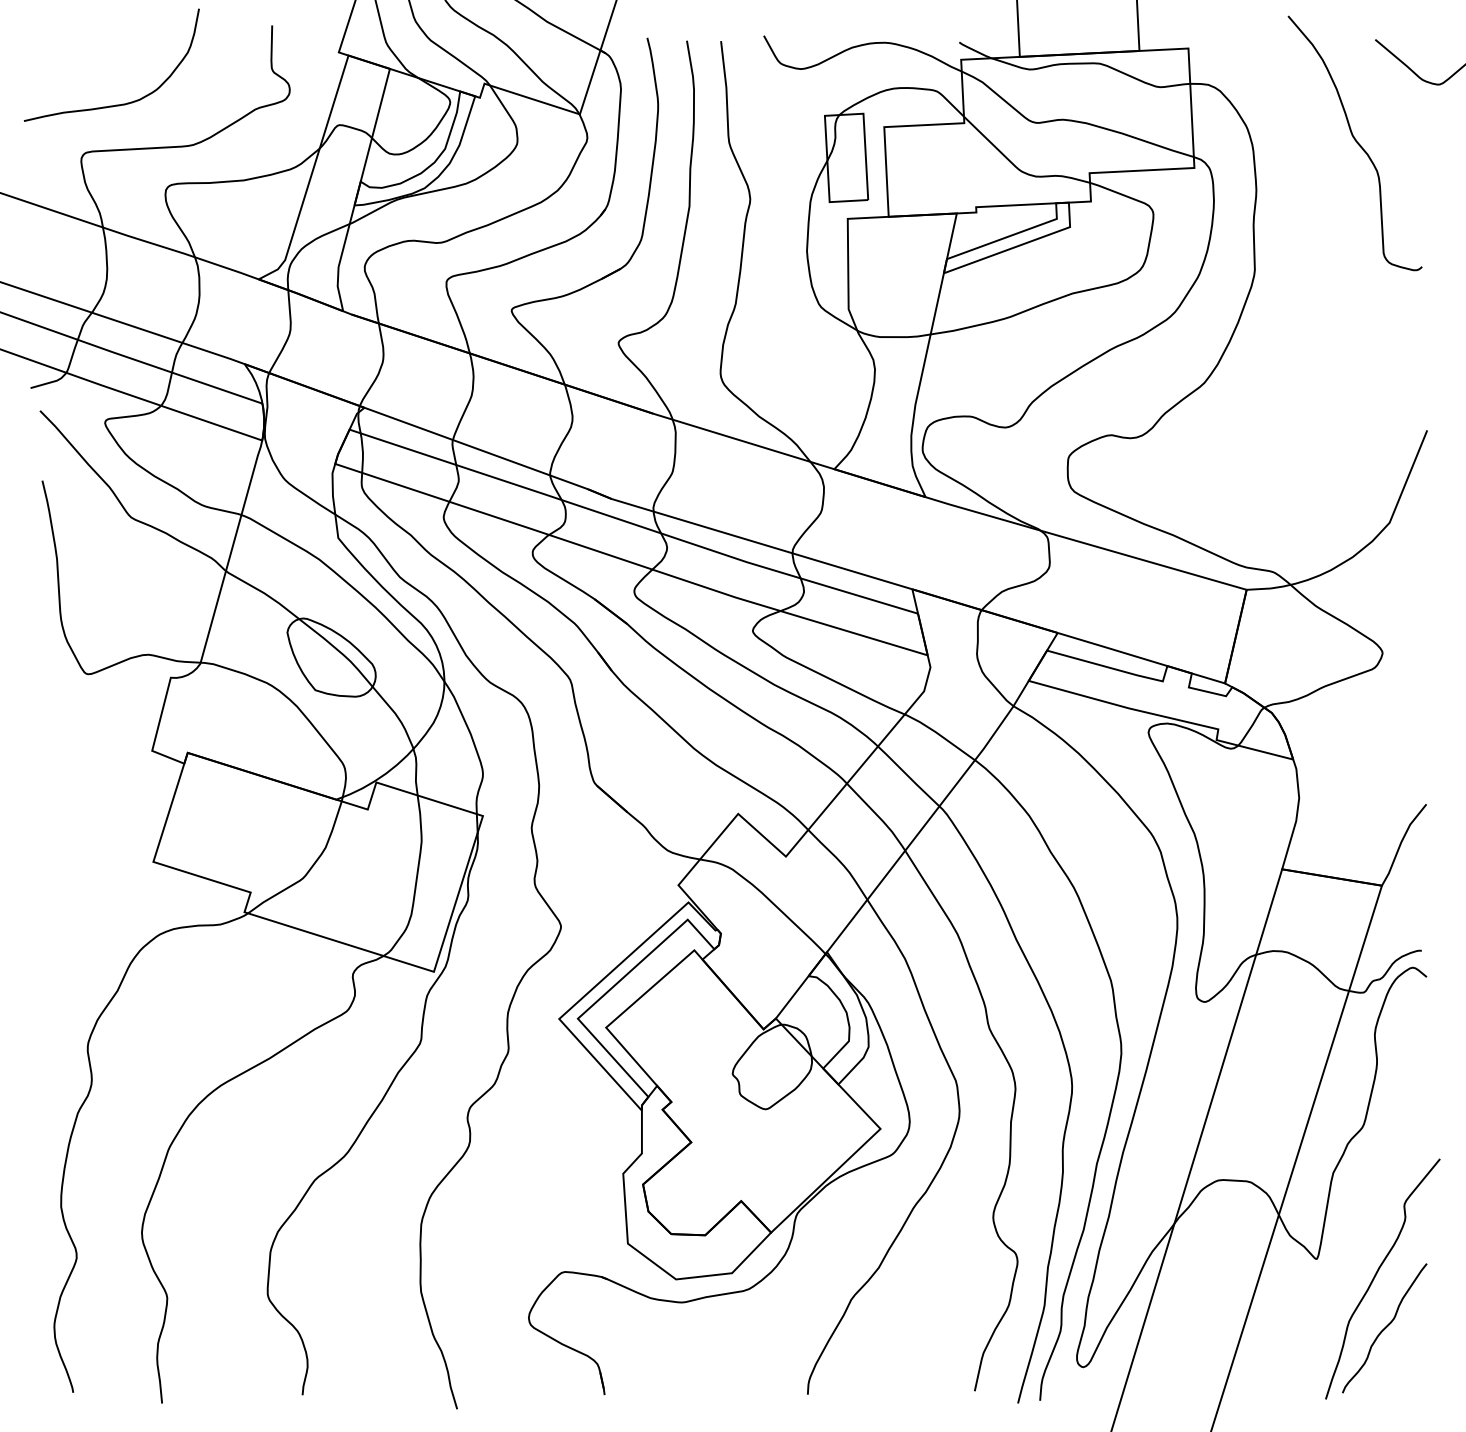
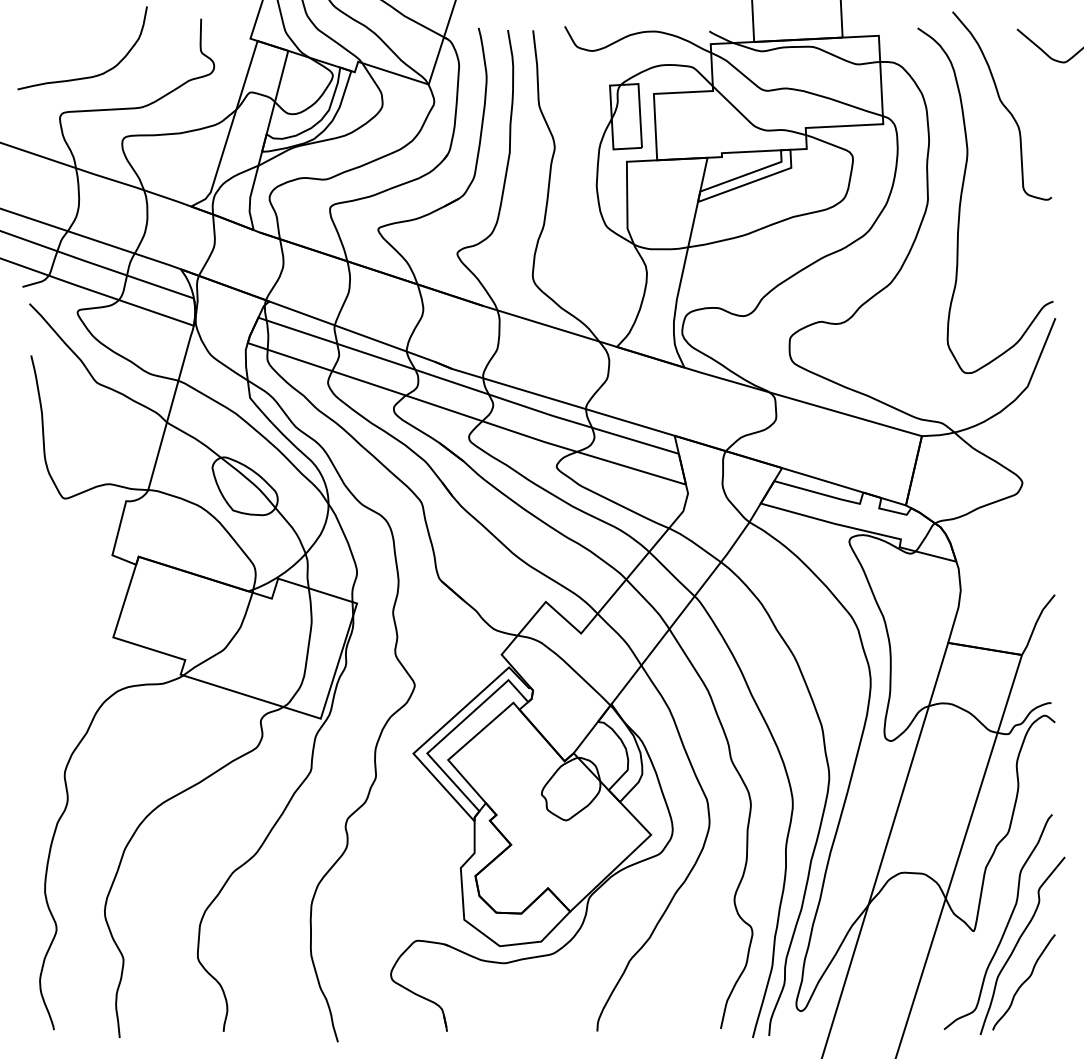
curve: (1301, 264) -> (962, 195), added
curve: (1359, 1252) -> (1005, 926), added

